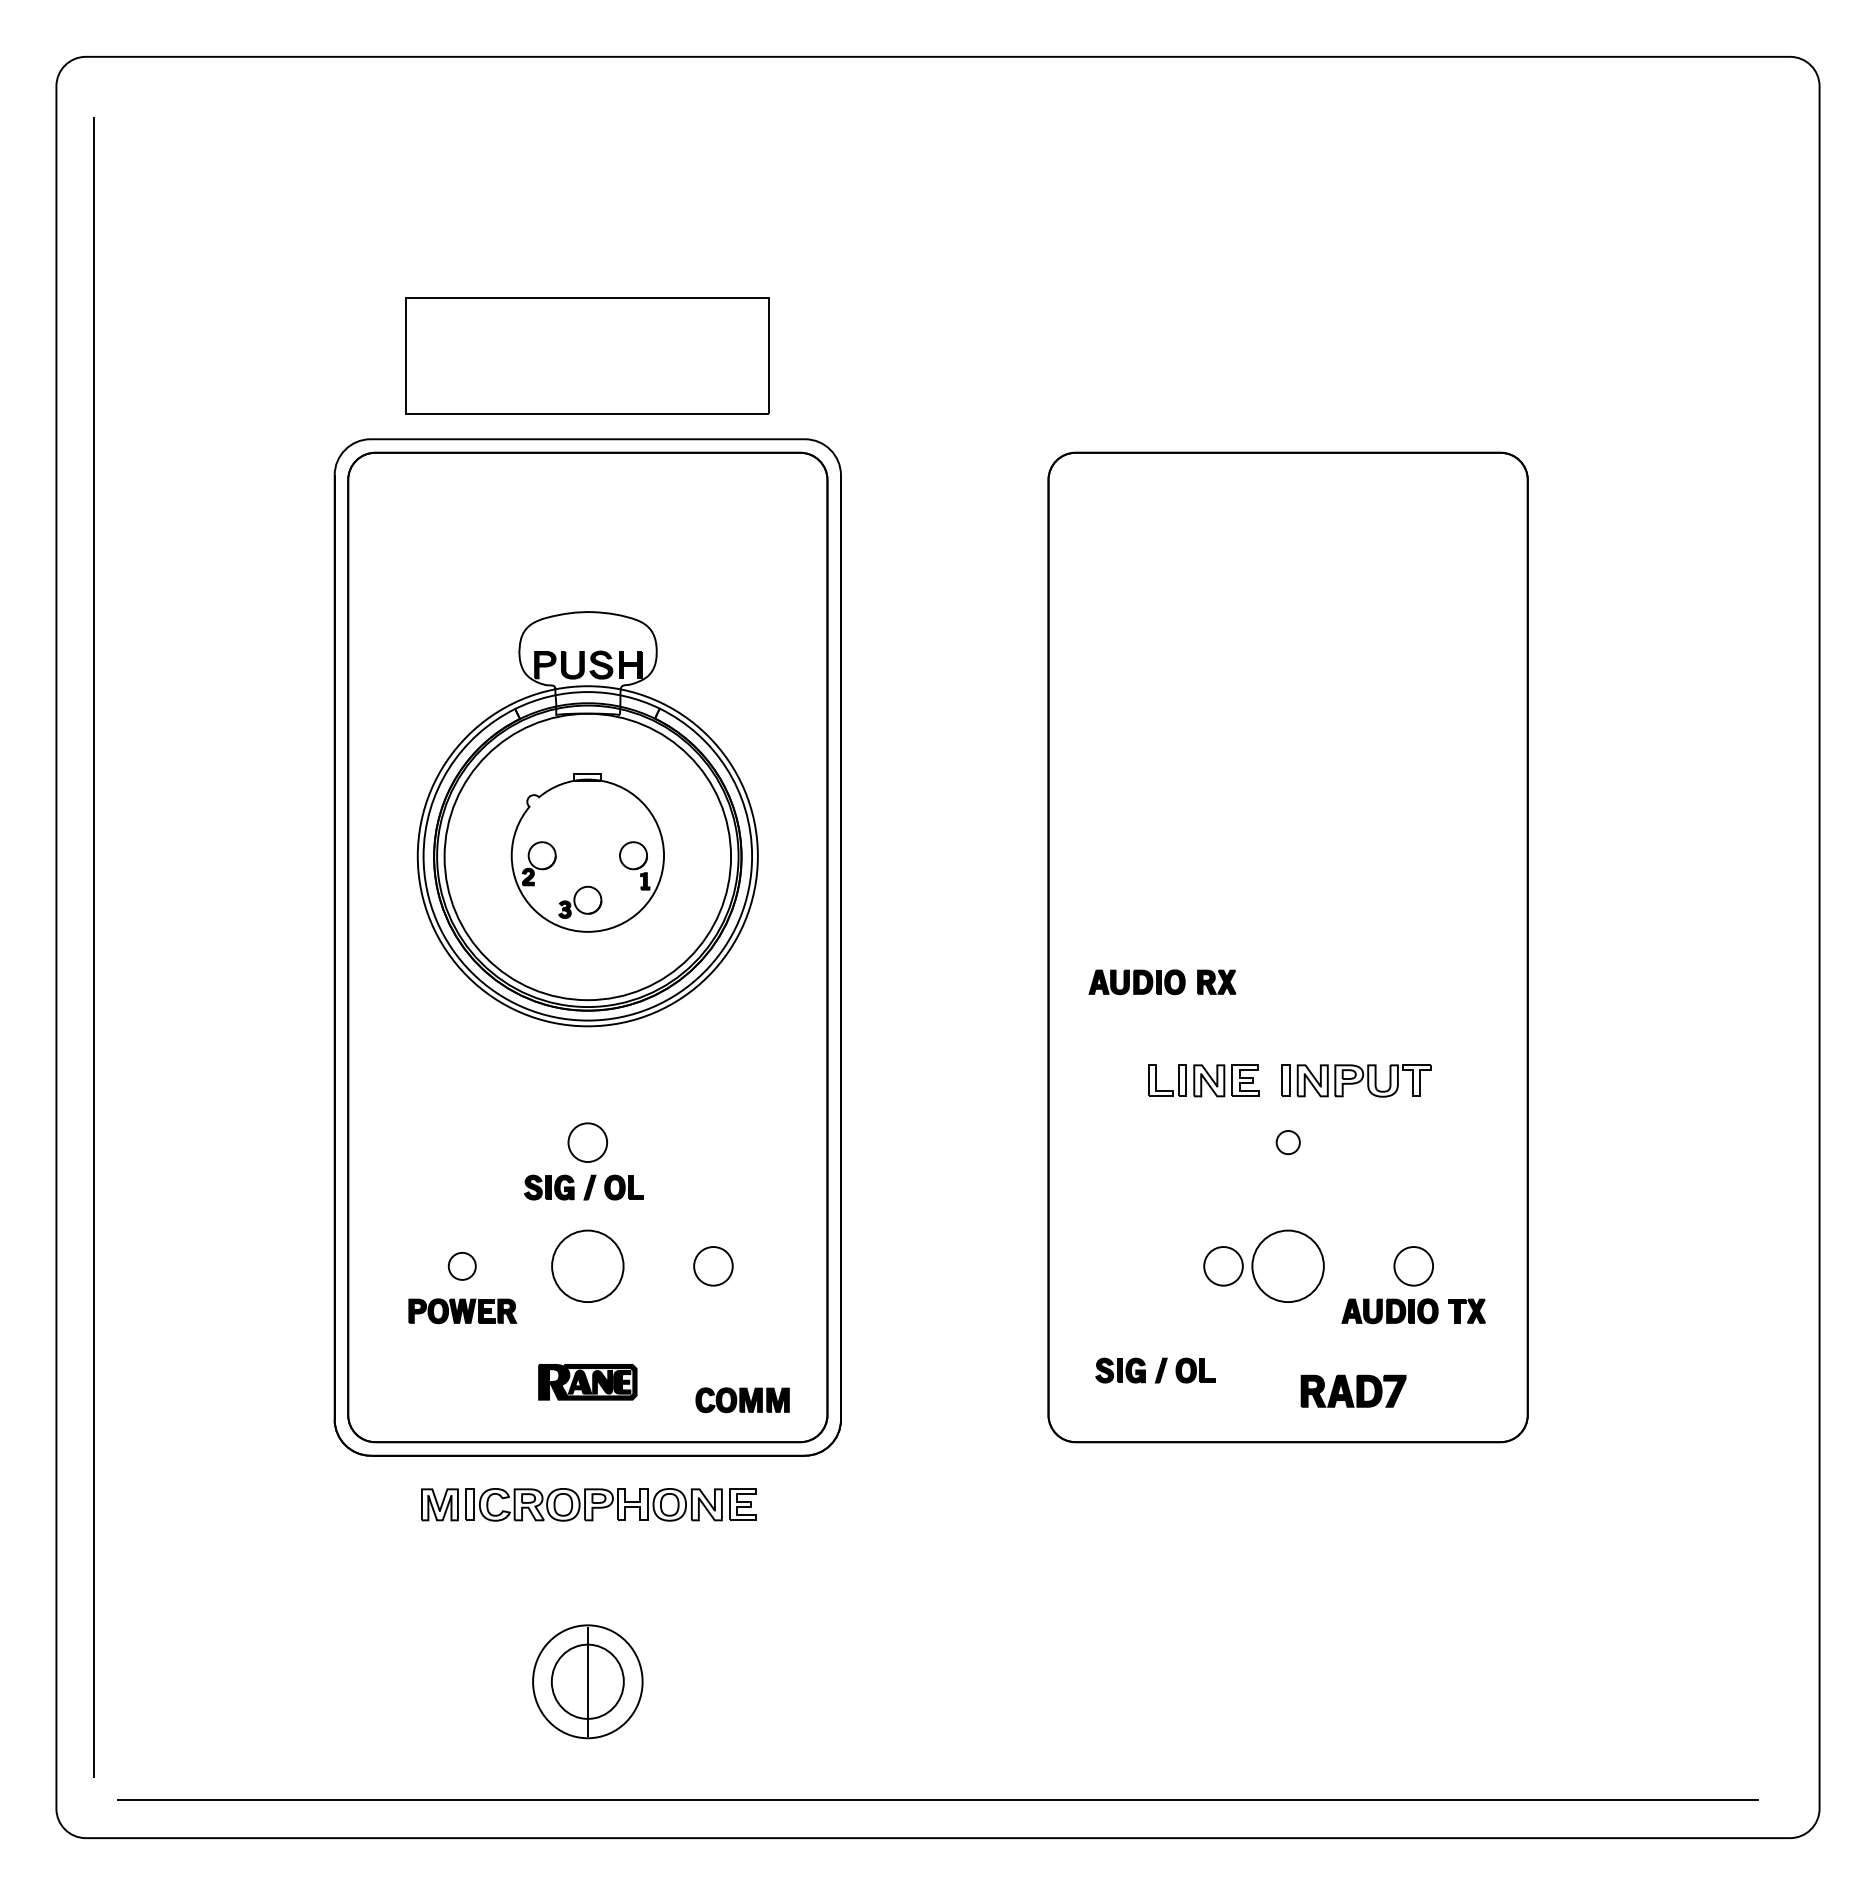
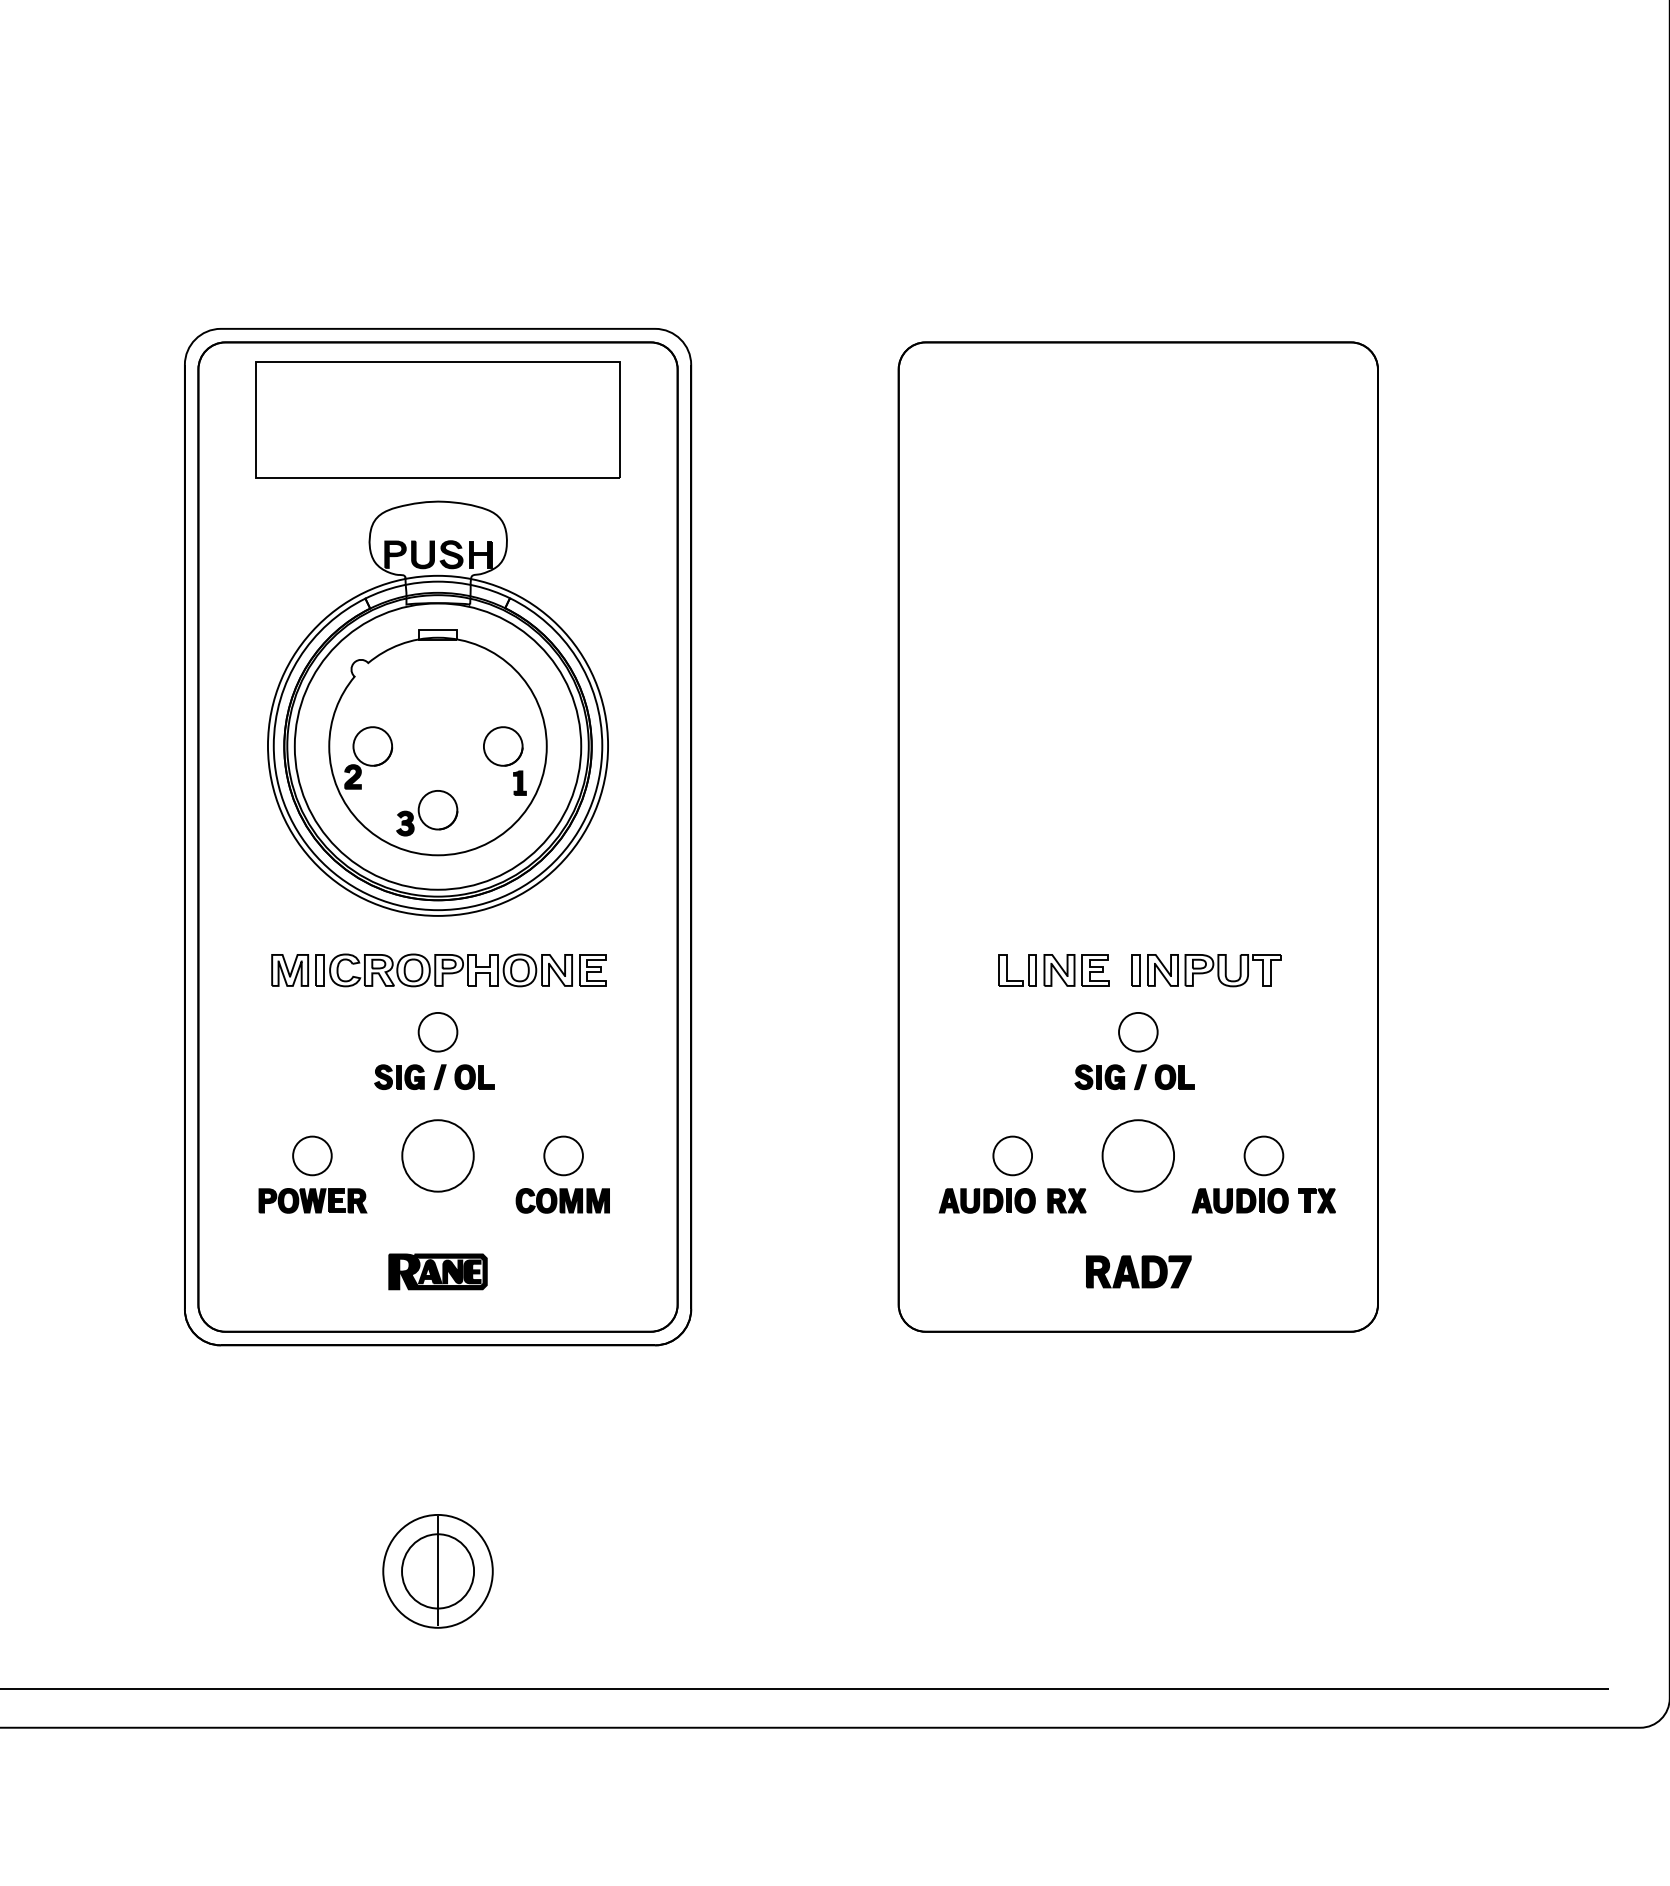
part: (587, 355) -> (437, 419), moved
part: (587, 852) -> (437, 742), size x1.43
part: (1162, 982) -> (1012, 1201), moved
part: (1288, 1142) -> (1138, 1032), size x1.67
part: (462, 1266) -> (312, 1156), size x1.43
part: (1223, 1266) -> (1012, 1156), moved
part: (1155, 1370) -> (1134, 1077), moved
part: (1353, 1390) -> (1138, 1271), moved
part: (742, 1400) -> (562, 1201), moved
part: (588, 1504) -> (438, 970), moved

